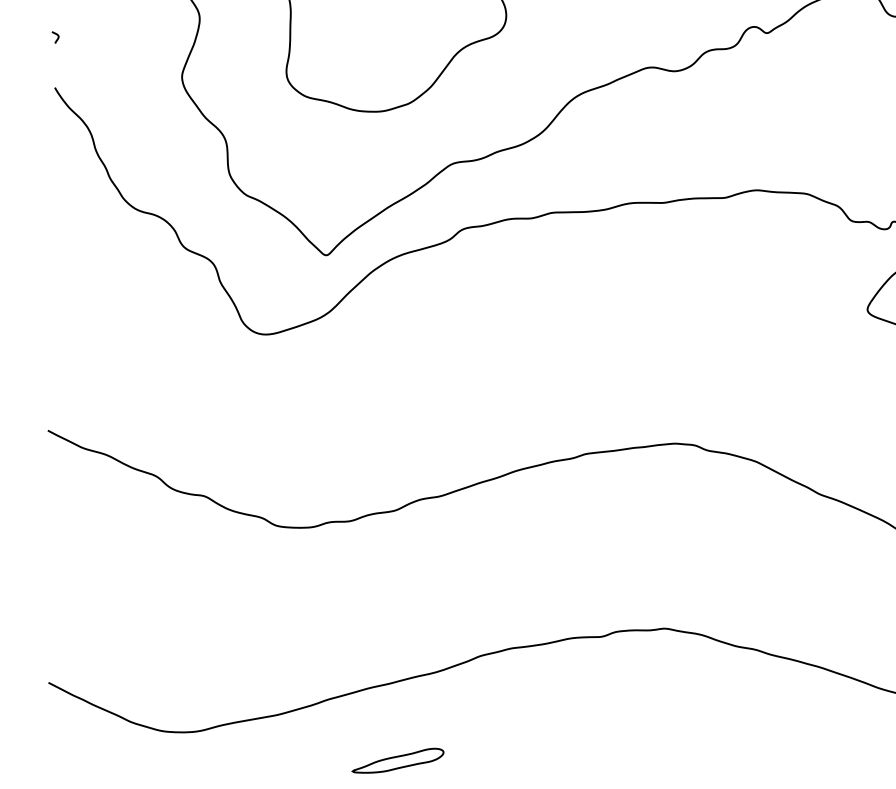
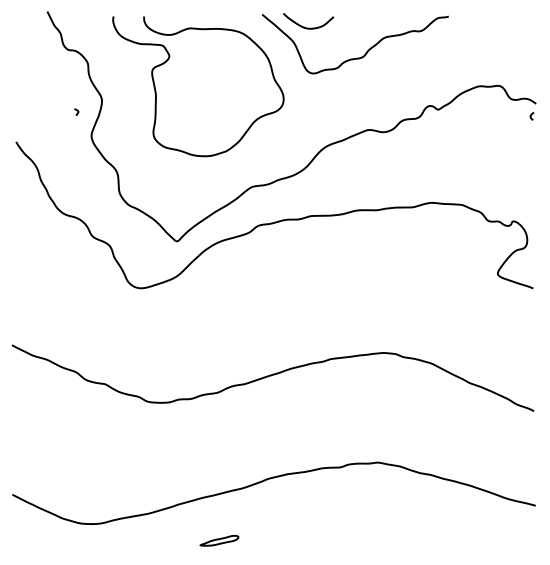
curve: (55, 34) -> (76, 110), moved
part: (397, 760) -> (219, 540), size x0.7

